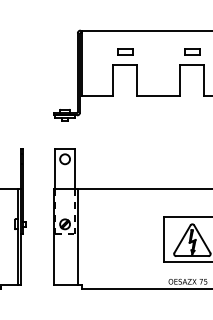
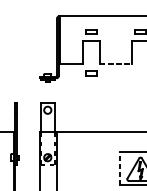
line: (158, 95) -> (115, 63), solid -> dashed
part: (125, 108) -> (91, 73), added
line: (164, 239) -> (120, 168), solid -> dashed

